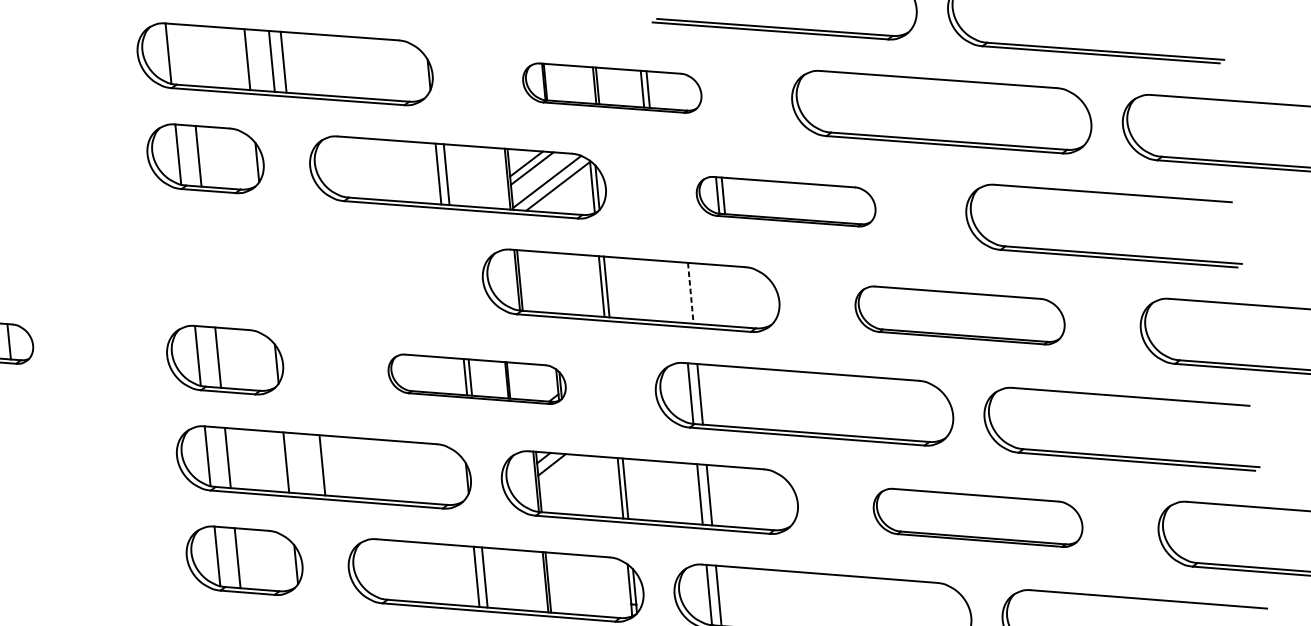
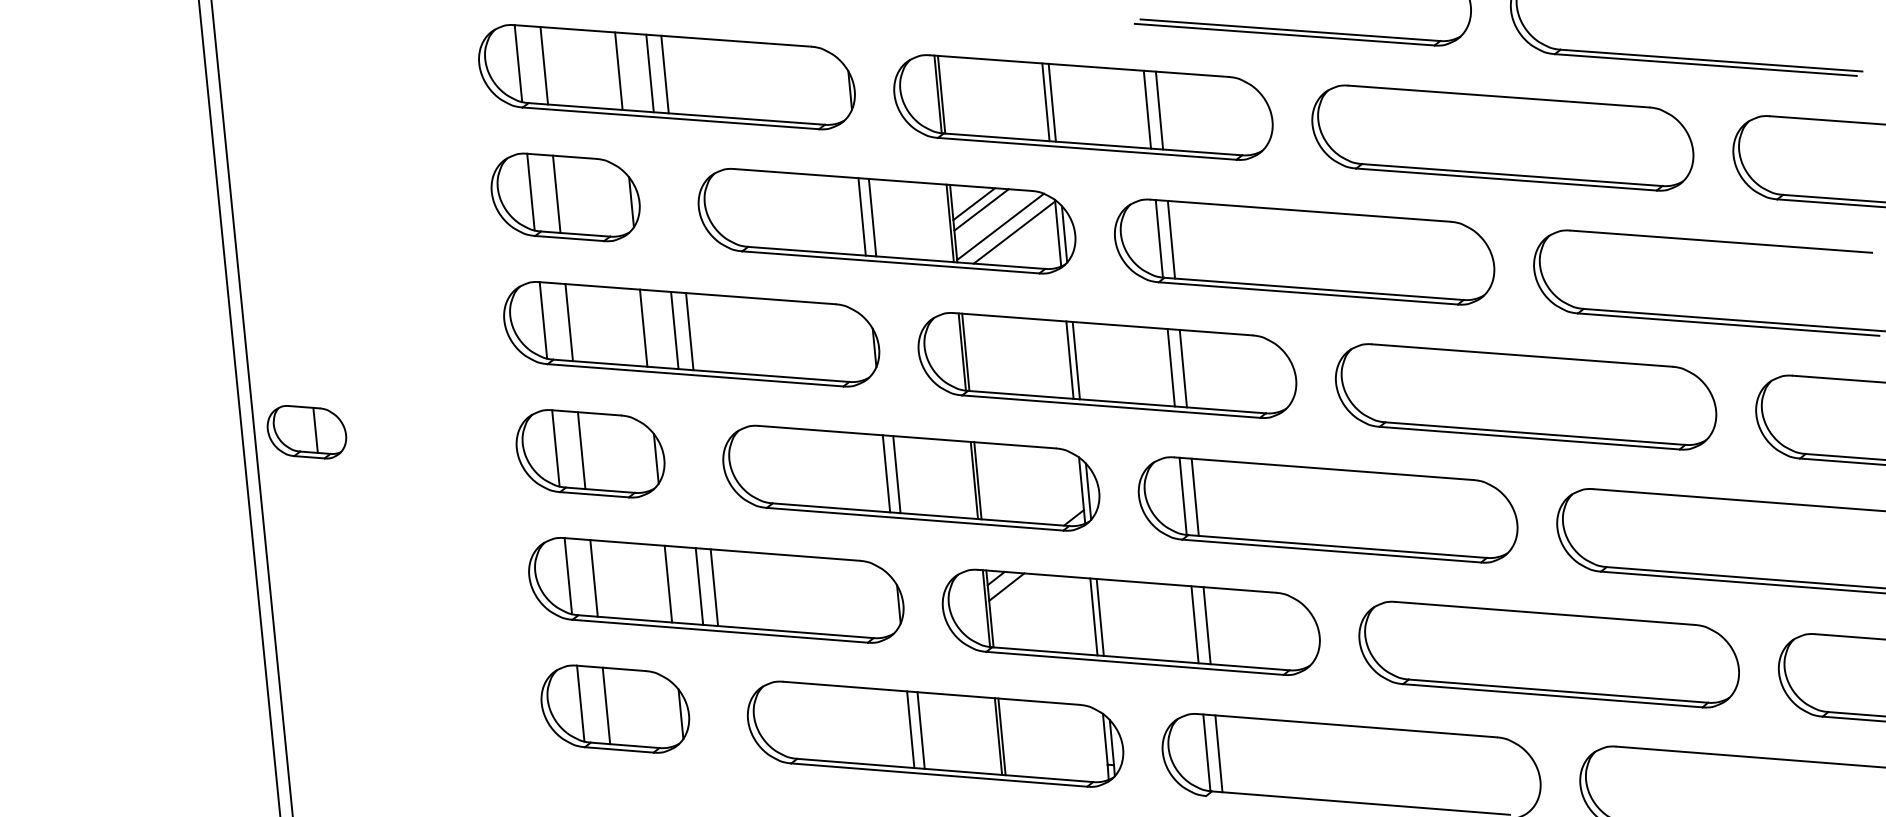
line: (188, 55) -> (544, 65), added
part: (612, 88) -> (1083, 107), size x1.67
part: (785, 201) -> (1304, 251), size x1.67
part: (304, 266) -> (691, 334), added
line: (680, 292) -> (1170, 367), added
line: (690, 293) -> (1183, 368), dashed -> solid
part: (960, 315) -> (1526, 396), size x1.43
part: (477, 378) -> (911, 477), size x1.67
line: (310, 464) -> (699, 586), added
part: (977, 517) -> (1548, 654), size x1.43

